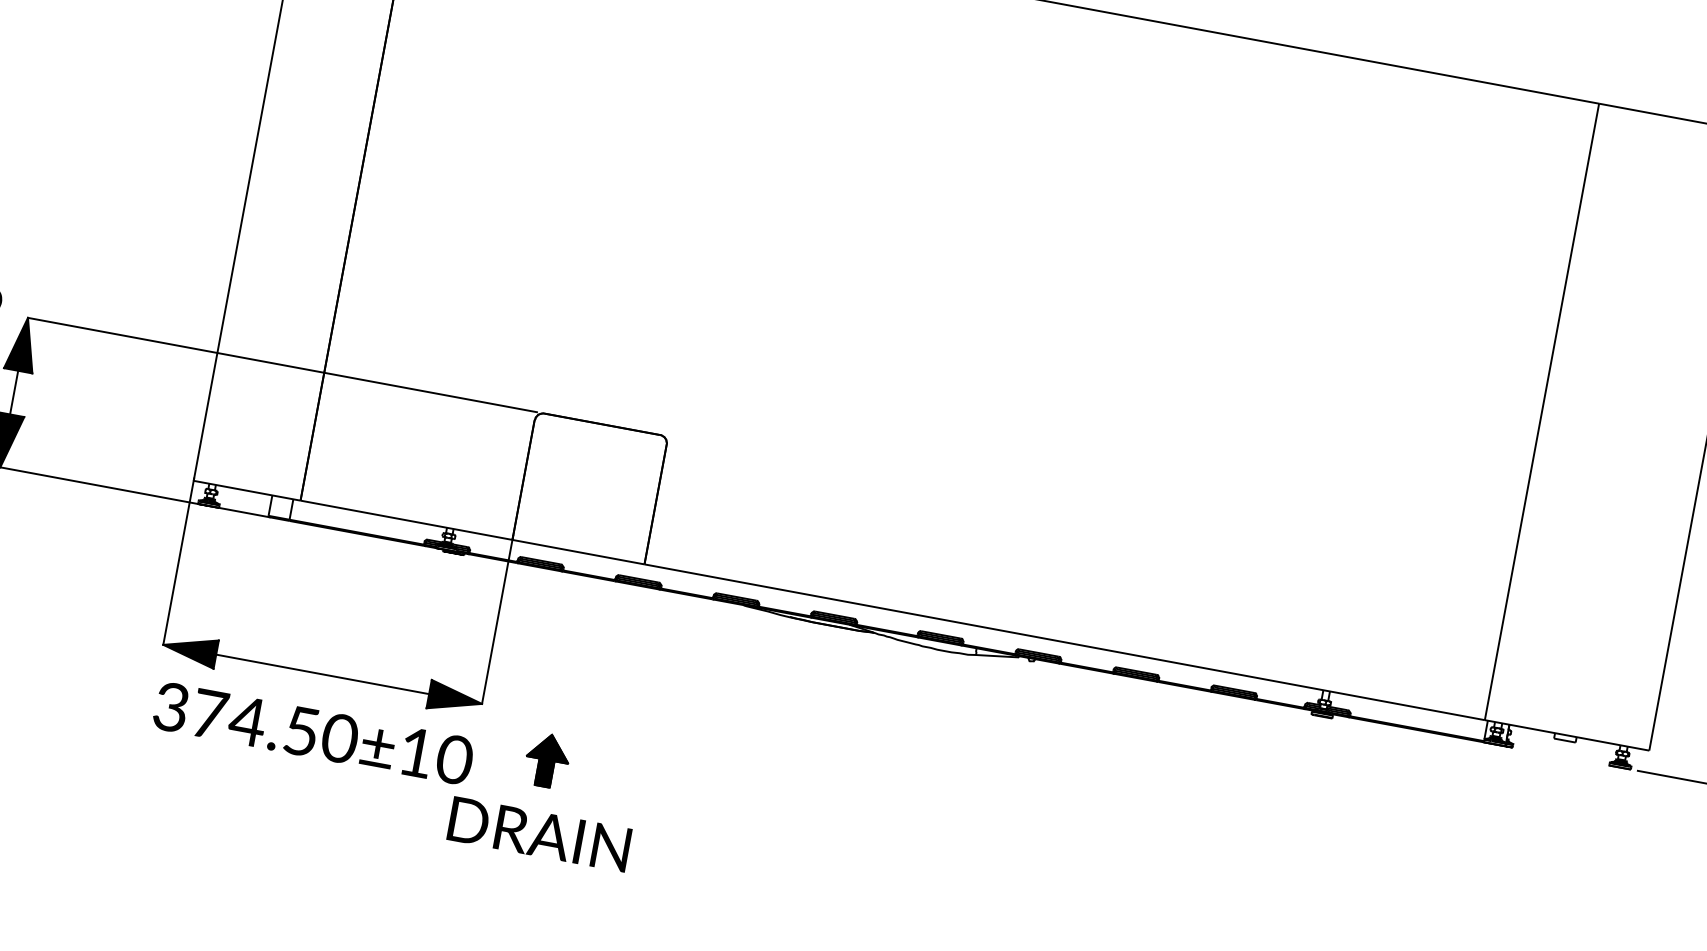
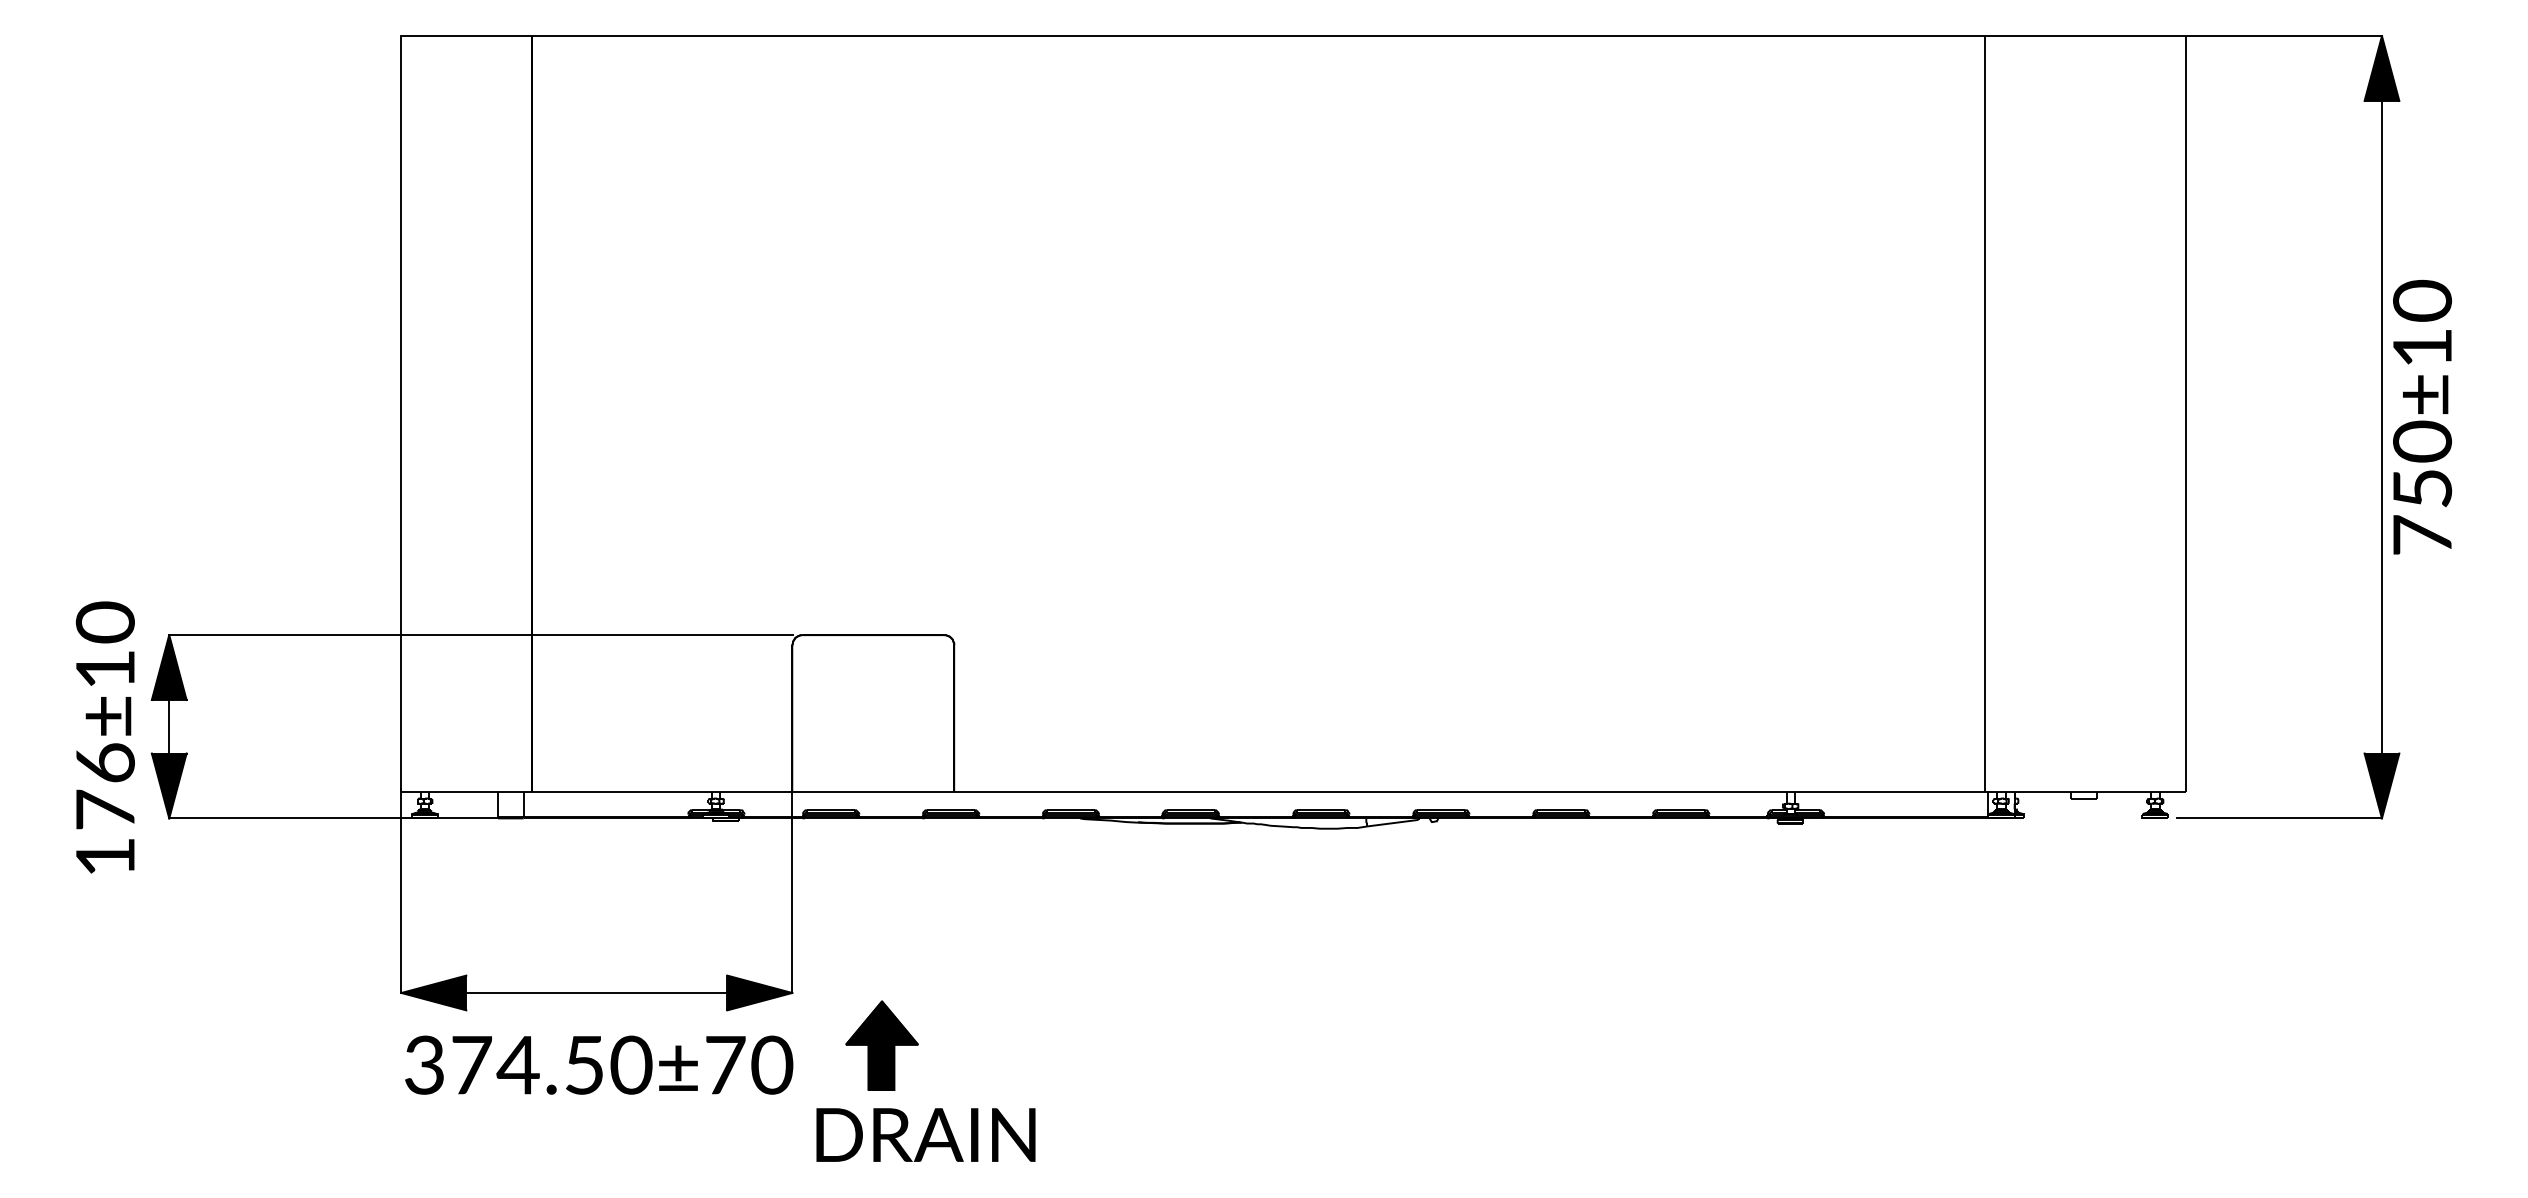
text: (416, 752) -> (725, 1065), 374.50±10 -> 374.50±70
part: (546, 760) -> (881, 1045), size x1.4
text: (539, 833) -> (925, 1134), moved

